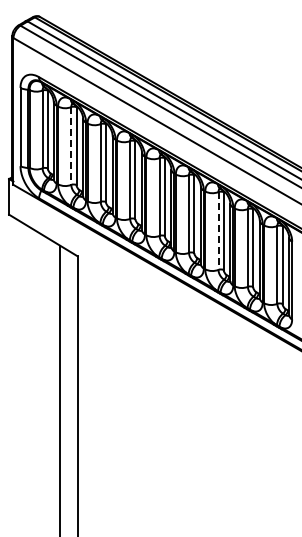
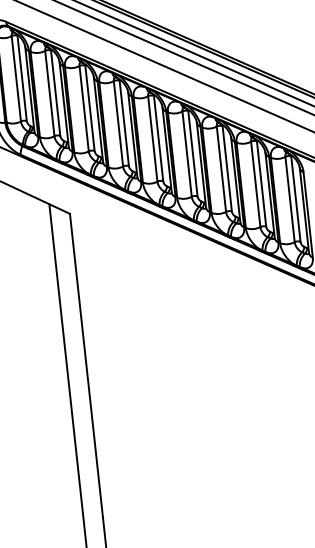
line: (71, 146) -> (50, 94), dashed -> solid
line: (218, 230) -> (221, 168), dashed -> solid

